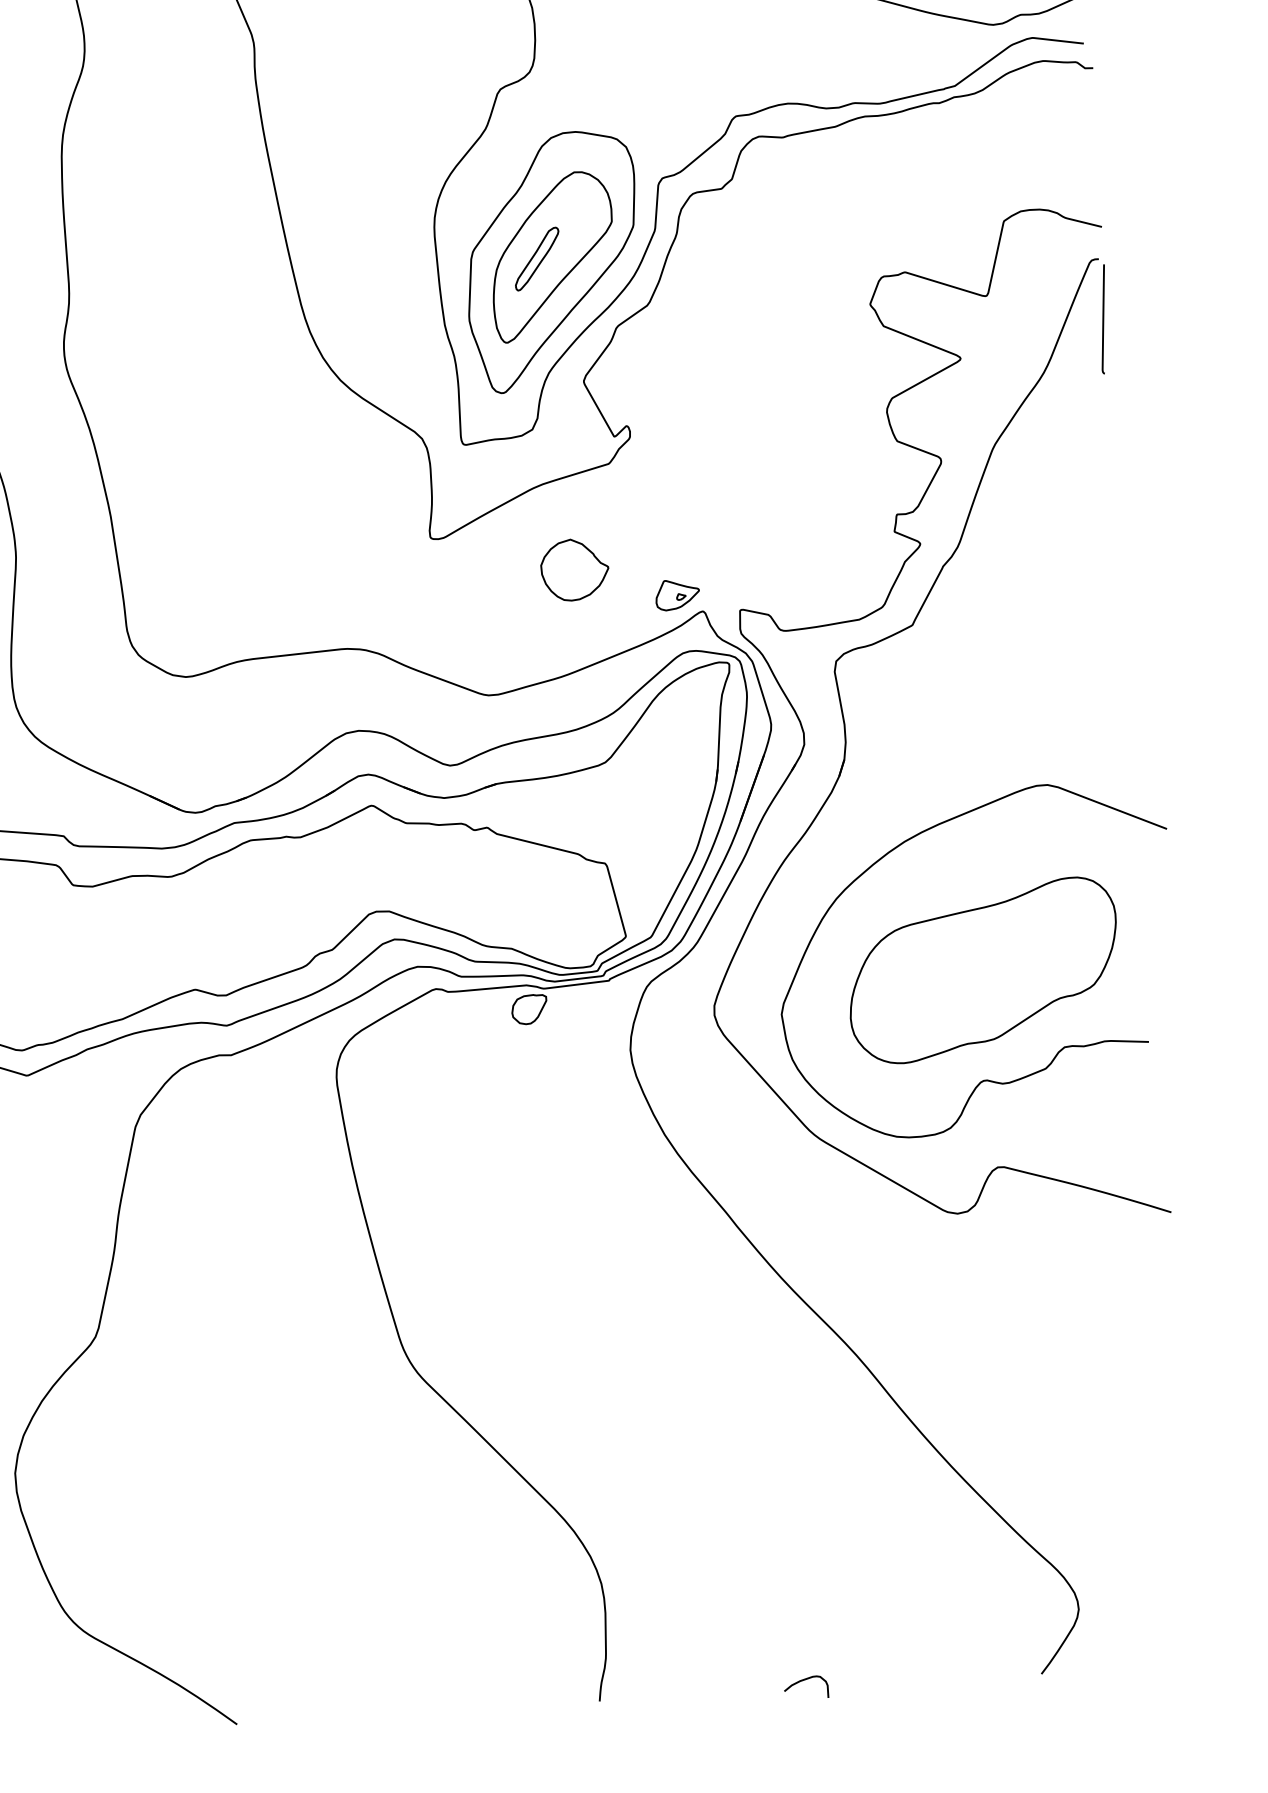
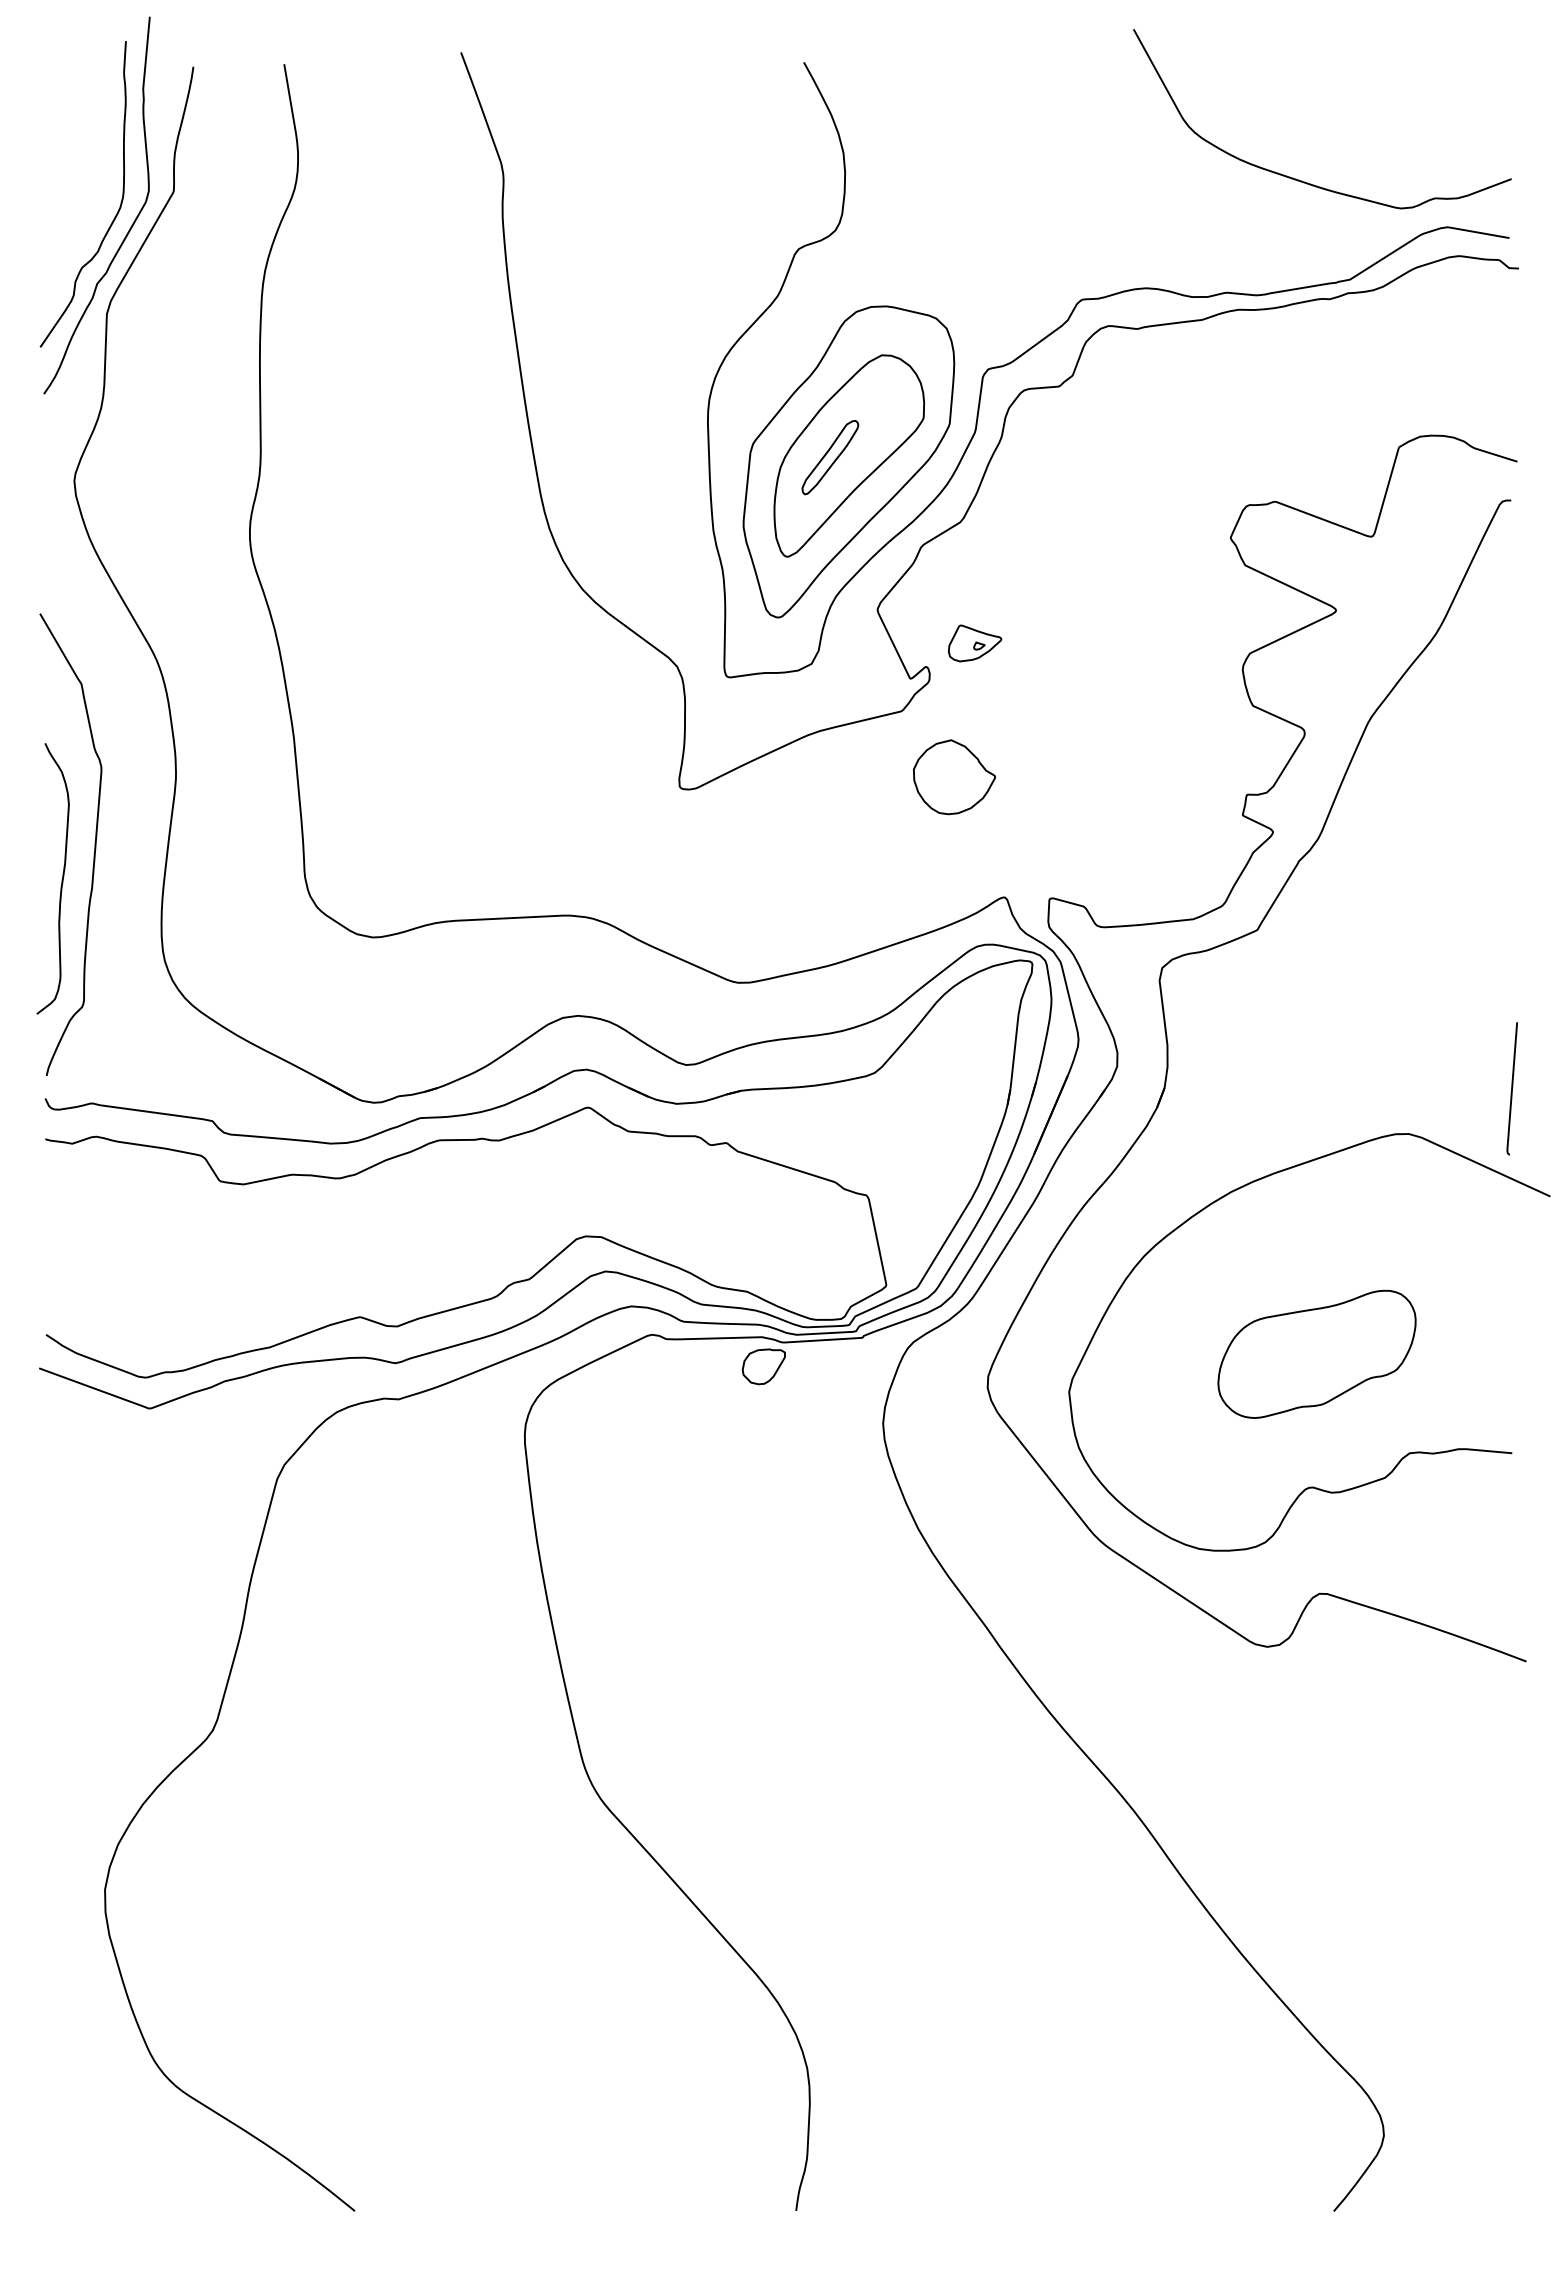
curve: (1102, 319) -> (1511, 1088), moved
part: (574, 570) -> (954, 777), moved
part: (677, 595) -> (974, 643), moved
part: (982, 970) -> (1316, 1354), size x0.6
curve: (804, 1680) -> (1045, 2201), removed

